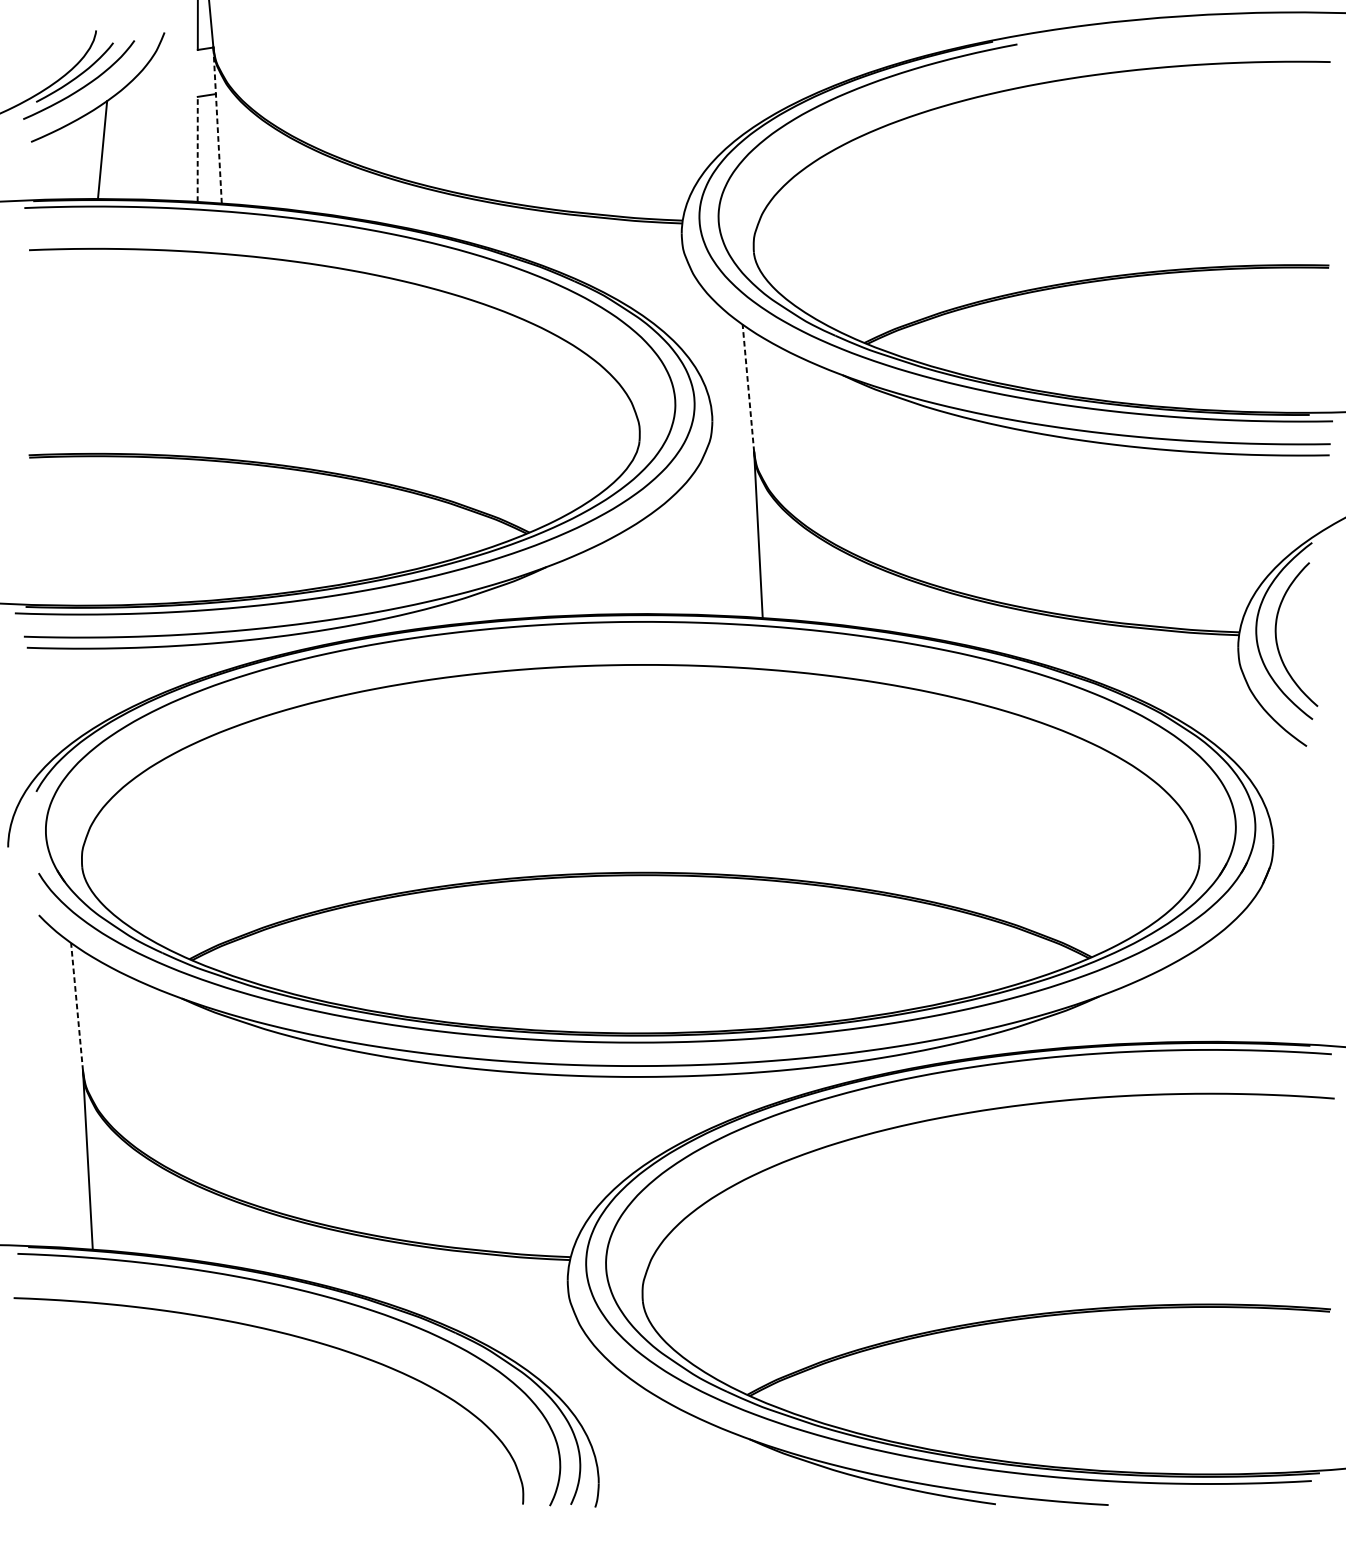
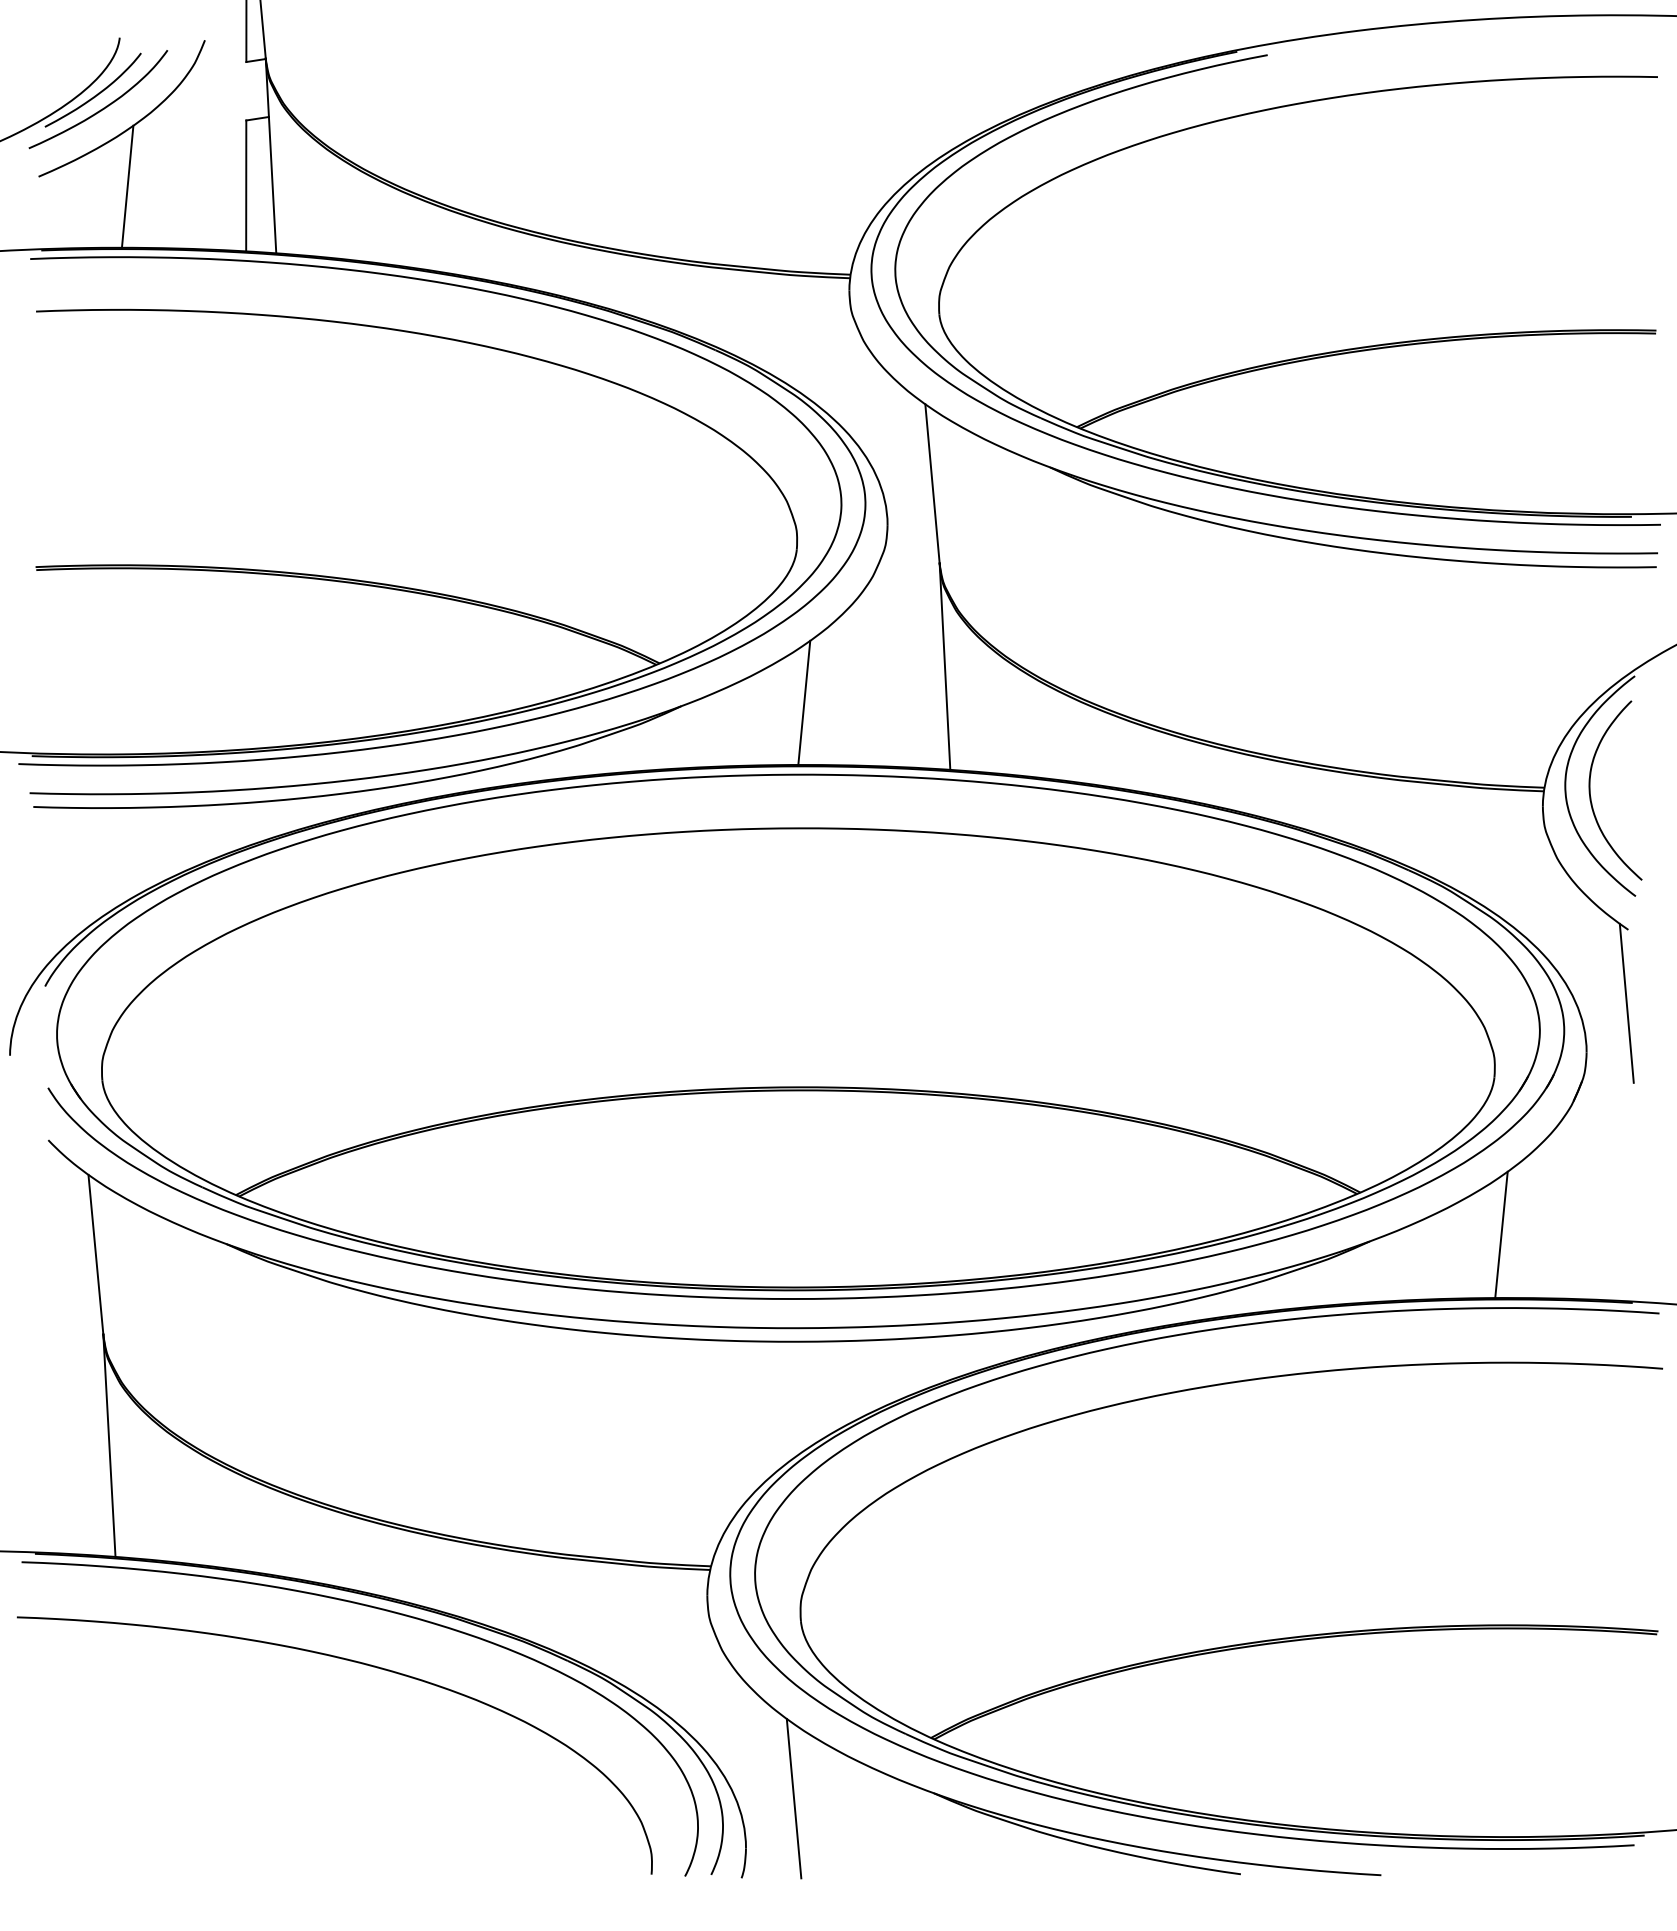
line: (217, 124) -> (271, 155), dashed -> solid
line: (197, 149) -> (246, 185), dashed -> solid
line: (748, 388) -> (932, 483), dashed -> solid
line: (645, 563) -> (804, 702), added
line: (1305, 804) -> (1626, 1002), added
line: (1205, 990) -> (1501, 1234), added
line: (76, 1006) -> (95, 1254), dashed -> solid
line: (636, 1443) -> (793, 1798), added

